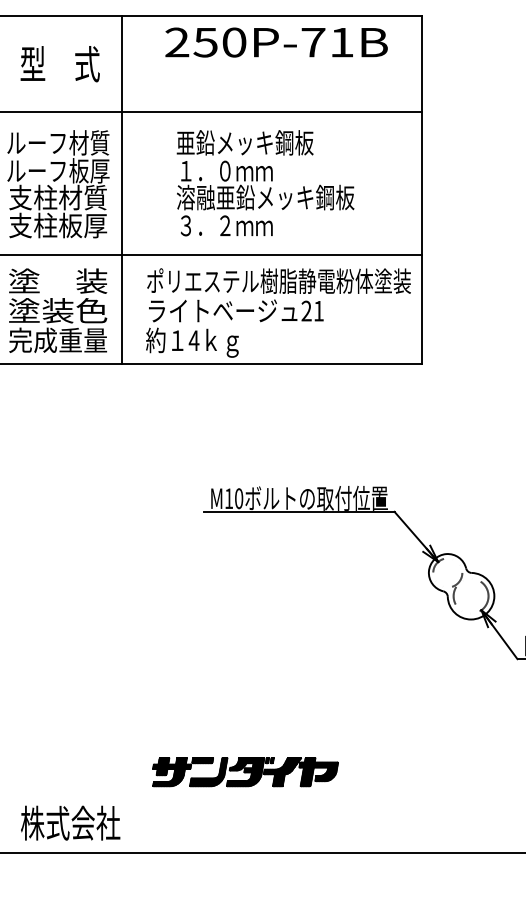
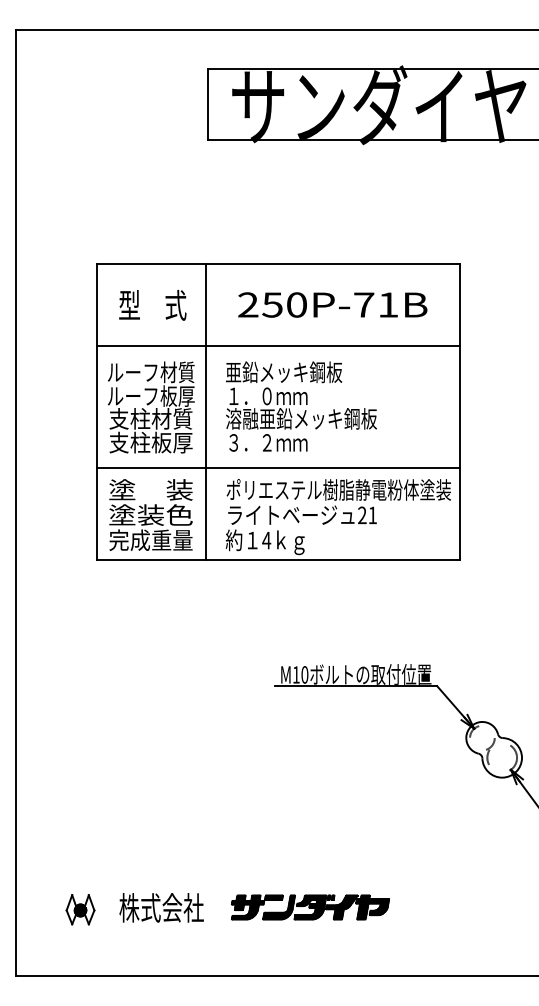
text: (276, 41) -> (332, 304), moved
text: (265, 183) -> (301, 406), moved
text: (70, 822) -> (161, 907), moved

